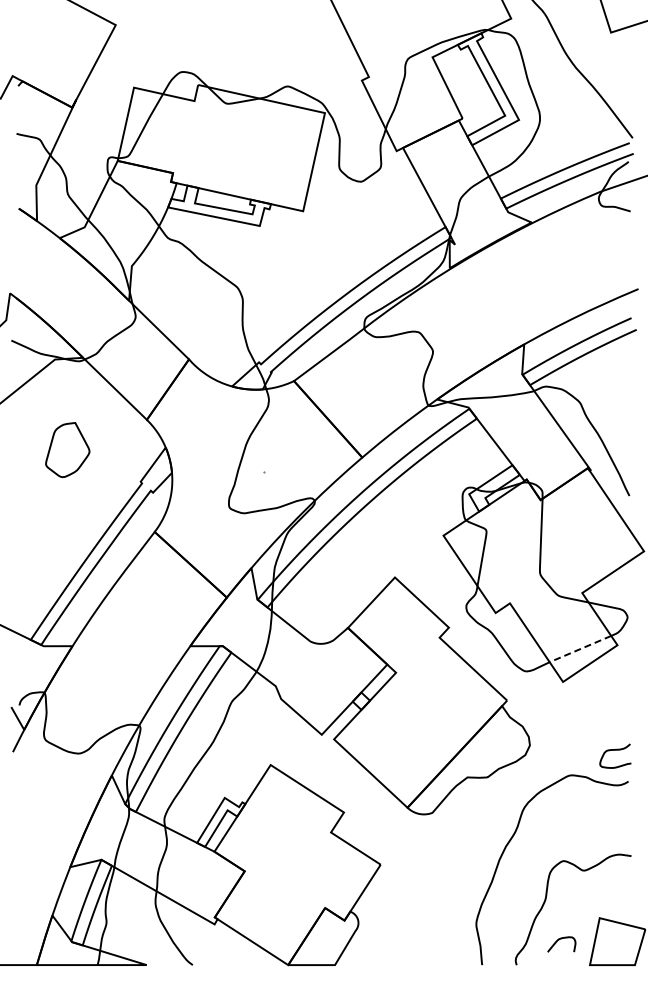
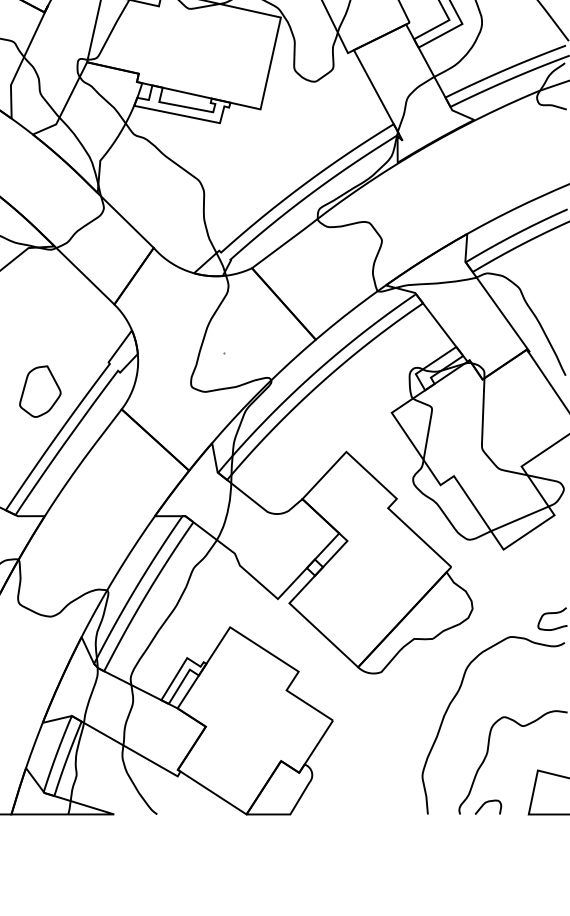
part: (67, 450) -> (40, 392), moved
line: (580, 649) -> (519, 519), dashed -> solid
curve: (559, 940) -> (486, 803), moved

